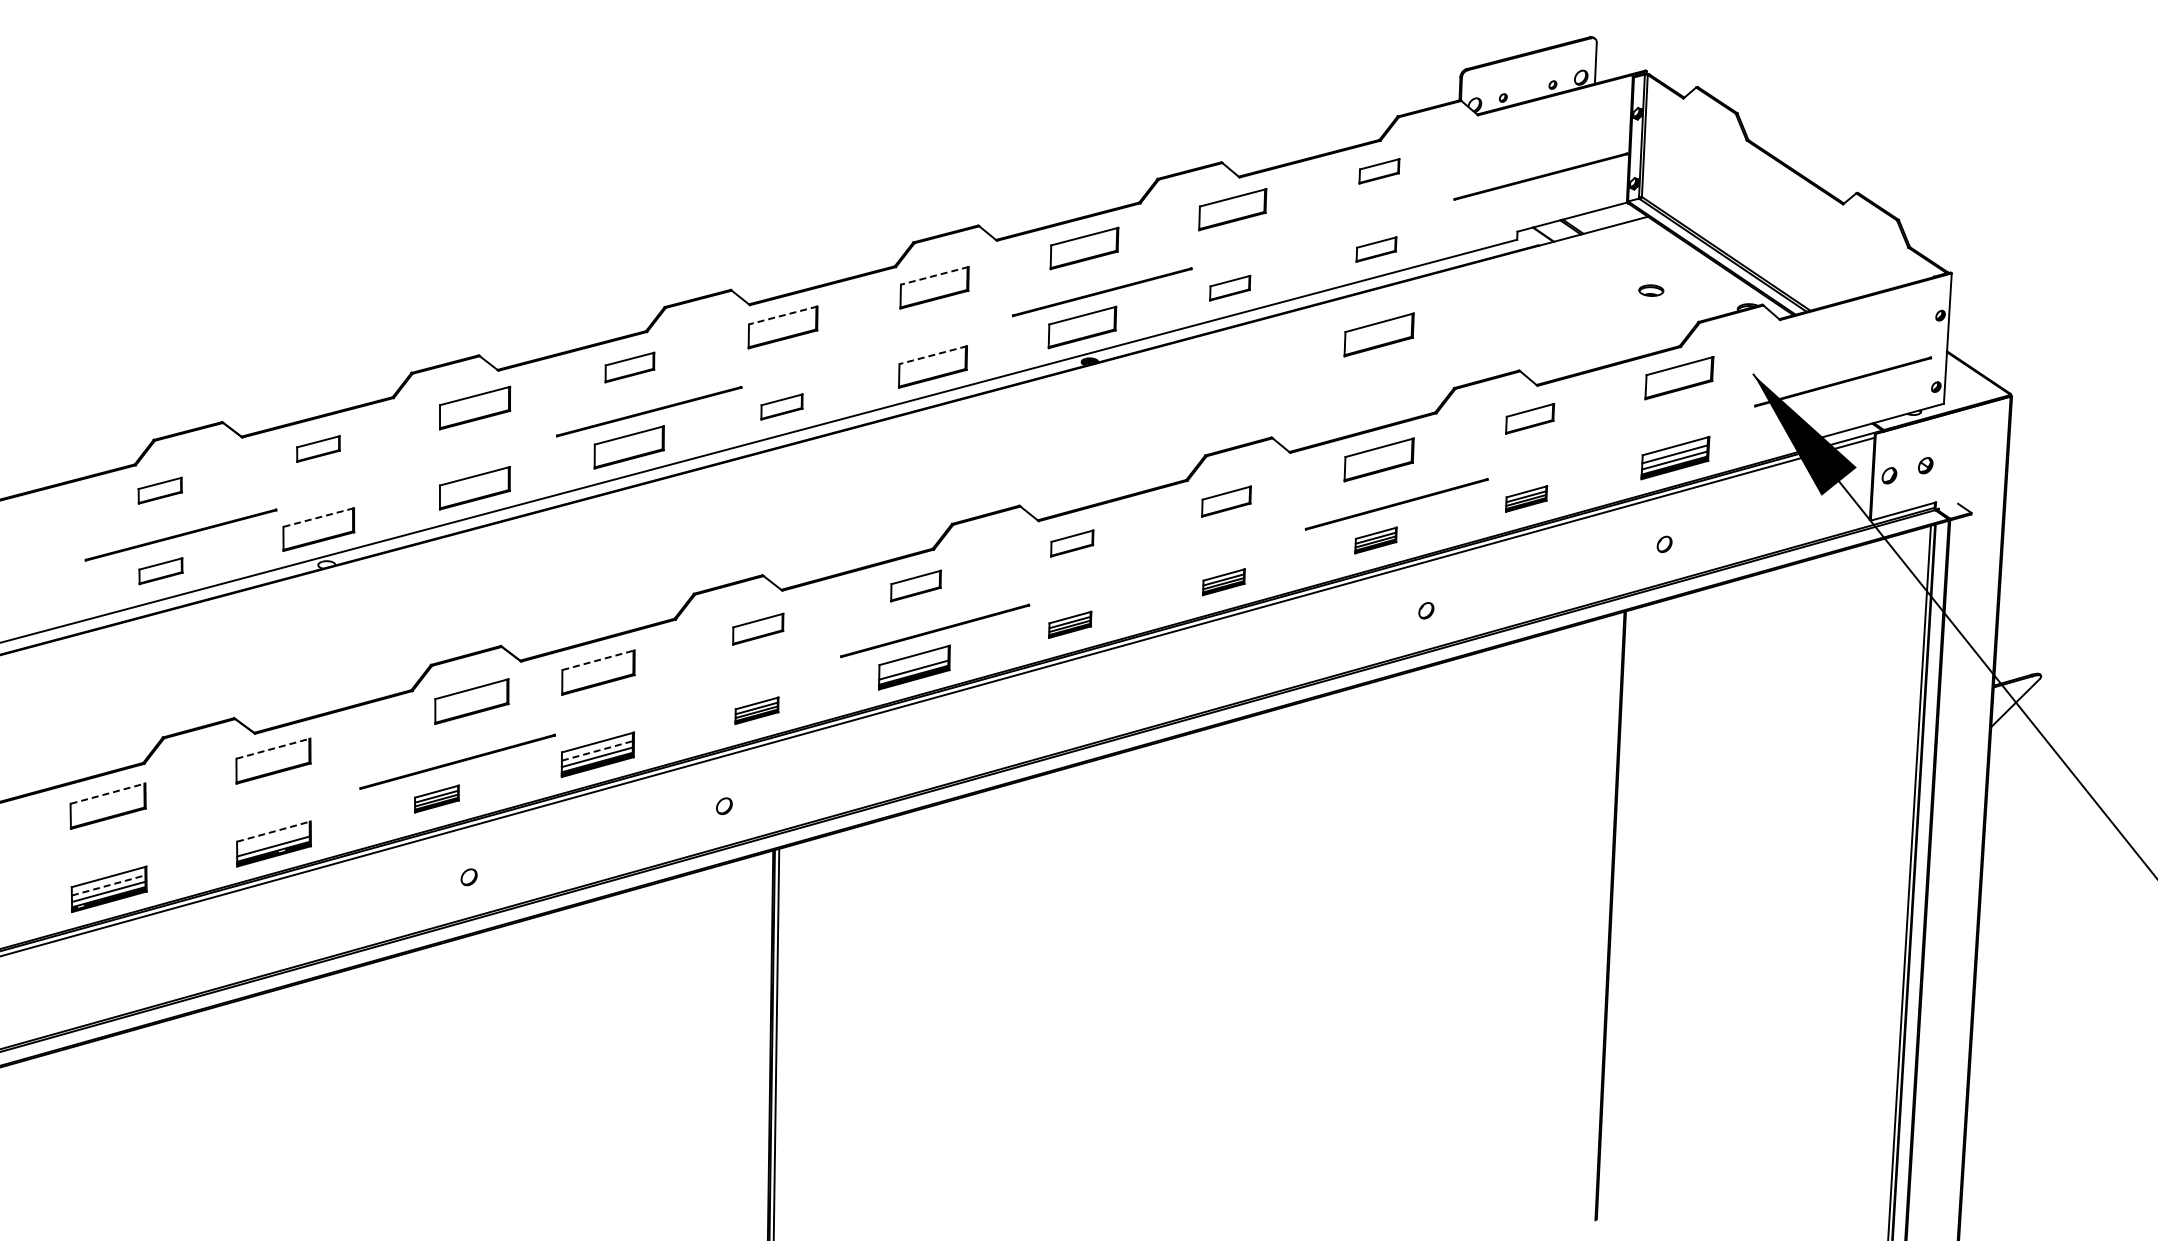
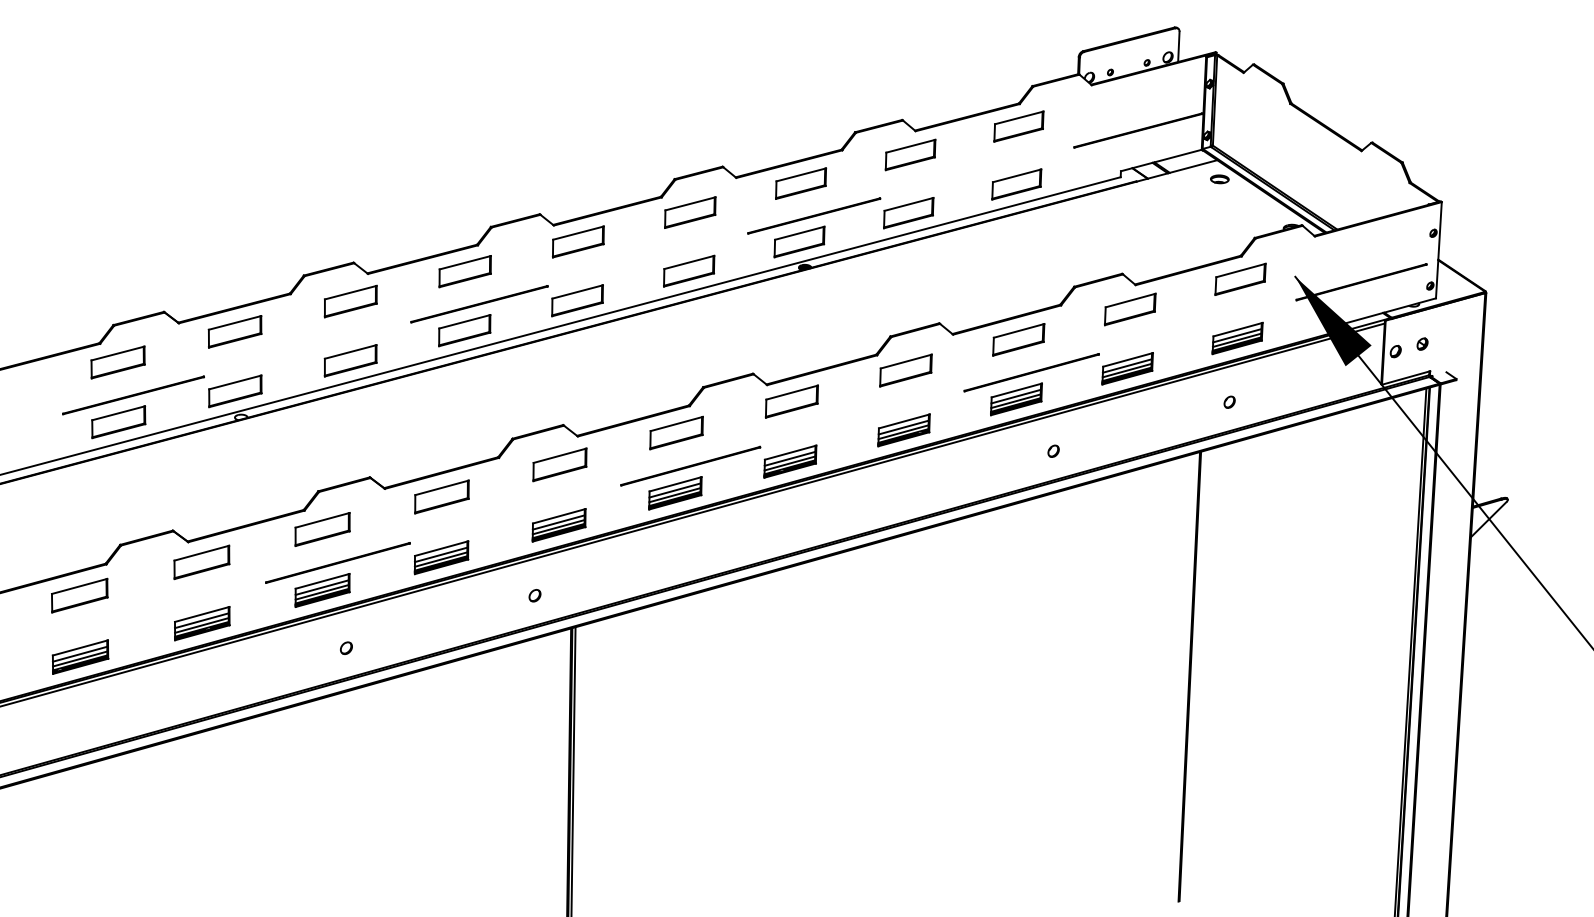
part: (1379, 171) -> (1019, 126), size x1.67
part: (1376, 249) -> (1016, 184), size x1.67
line: (934, 275) -> (690, 203), dashed -> solid
part: (1229, 287) -> (908, 212), size x1.67
part: (1651, 290) -> (1219, 179), moved
line: (782, 315) -> (577, 233), dashed -> solid
part: (1378, 334) -> (1018, 247), removed
line: (933, 355) -> (689, 262), dashed -> solid
part: (629, 367) -> (464, 271), size x1.43
part: (781, 406) -> (577, 300), size x1.67
part: (1529, 418) -> (1129, 309), size x1.43
part: (318, 448) -> (235, 331), size x1.67
part: (160, 490) -> (118, 362), size x1.67
part: (1526, 498) -> (1127, 368), size x1.67
part: (1226, 501) -> (905, 370), size x1.43
line: (318, 517) -> (235, 382), dashed -> solid
part: (1375, 540) -> (1016, 399), size x1.67
part: (1072, 543) -> (792, 401), size x1.67
part: (160, 570) -> (118, 421), size x1.67
part: (1223, 581) -> (903, 429), size x1.67
part: (915, 585) -> (676, 432), size x1.43
part: (1070, 624) -> (790, 461), size x1.67
part: (758, 629) -> (560, 465), size x1.43
line: (599, 660) -> (442, 488), dashed -> solid
line: (913, 663) -> (674, 490), added
part: (471, 701) -> (322, 529), moved
part: (756, 710) -> (558, 524), size x1.67
line: (273, 748) -> (201, 553), dashed -> solid
line: (597, 750) -> (441, 554), dashed -> solid
line: (108, 793) -> (79, 586), dashed -> solid
part: (436, 798) -> (322, 590), size x1.67
line: (274, 831) -> (202, 614), dashed -> solid
line: (273, 840) -> (201, 621), added
line: (109, 885) -> (80, 654), dashed -> solid

